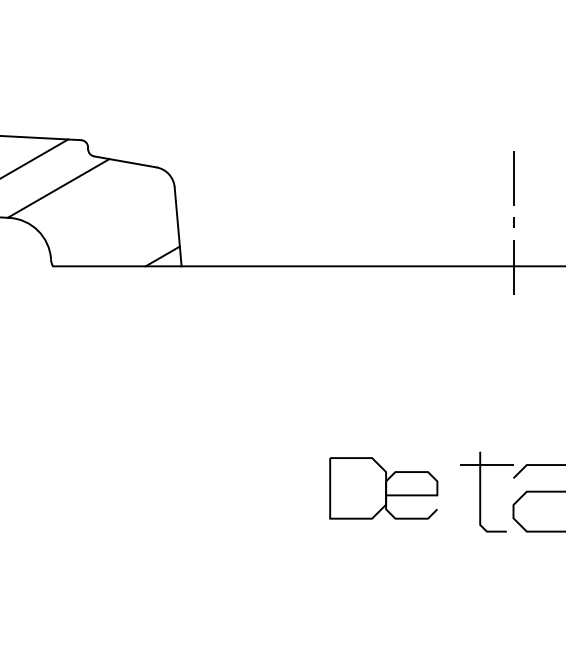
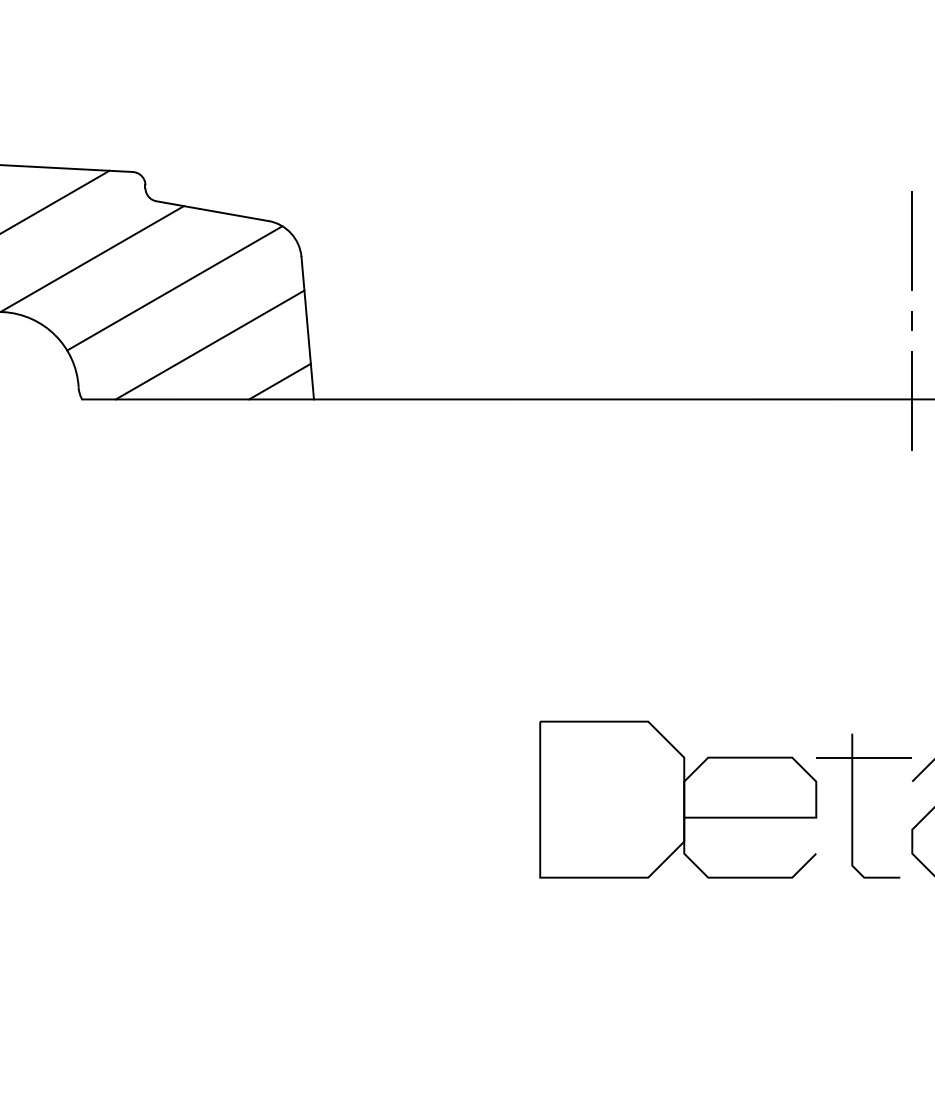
line: (104, 204) -> (174, 287), added
line: (123, 235) -> (209, 343), added
part: (383, 488) -> (677, 799), size x1.43

